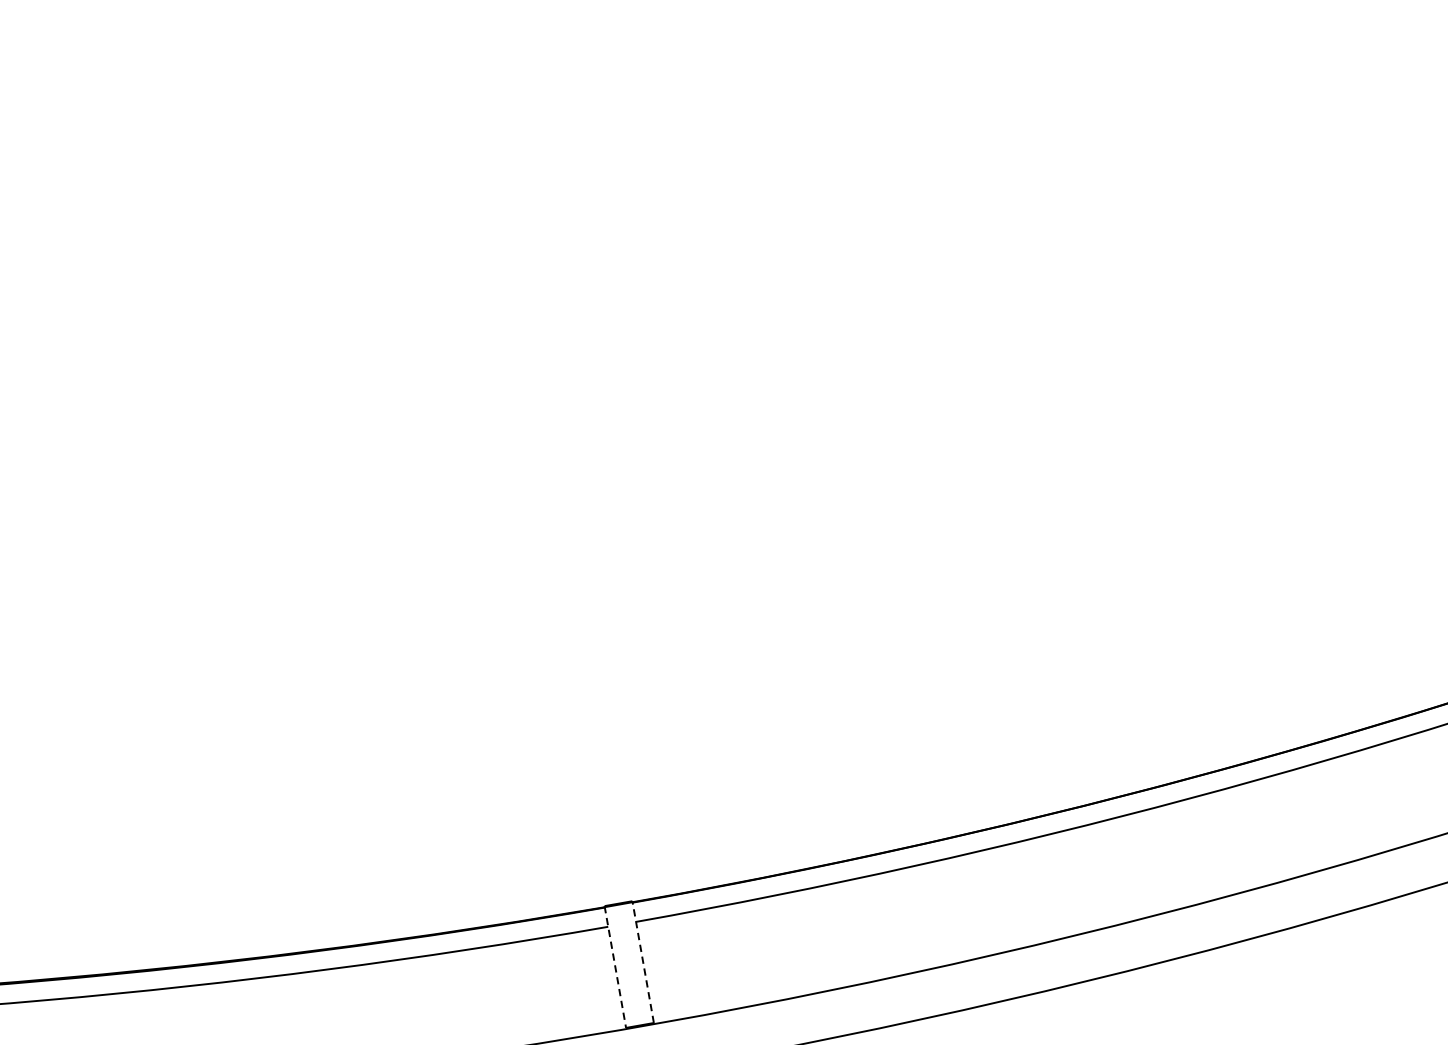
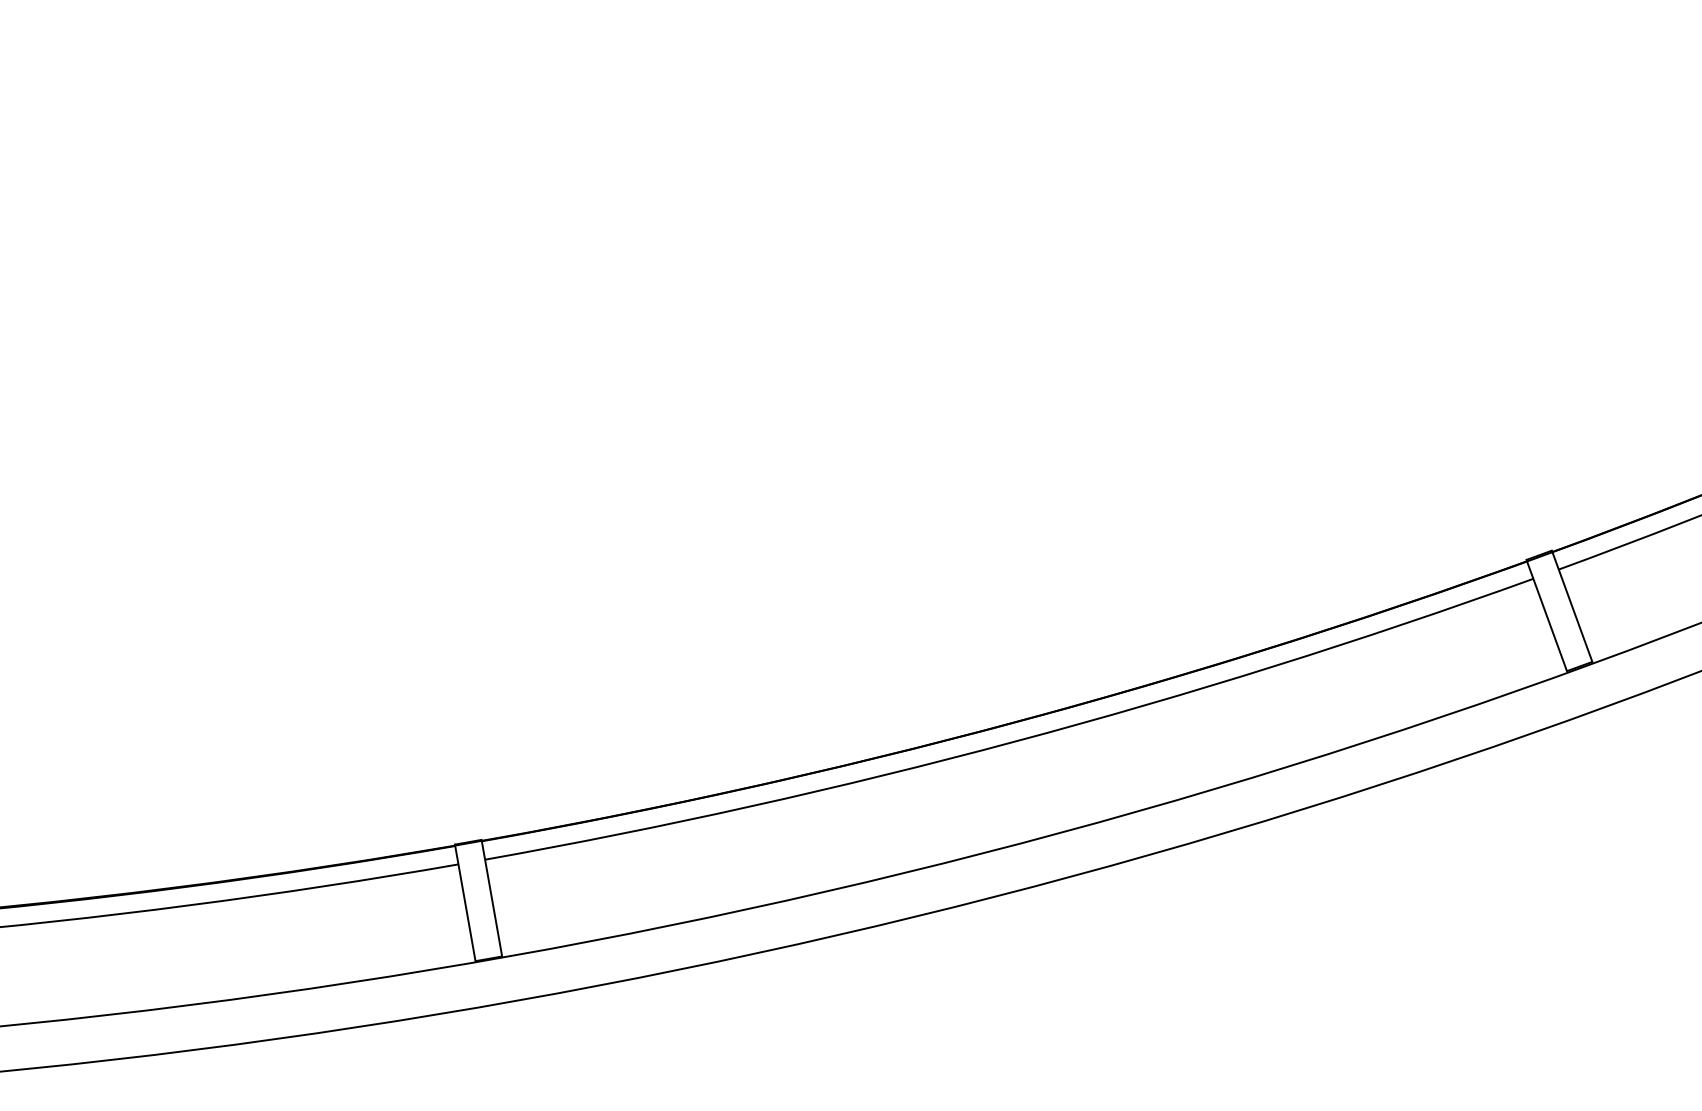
line: (642, 961) -> (491, 897), dashed -> solid
line: (615, 967) -> (465, 903), dashed -> solid

